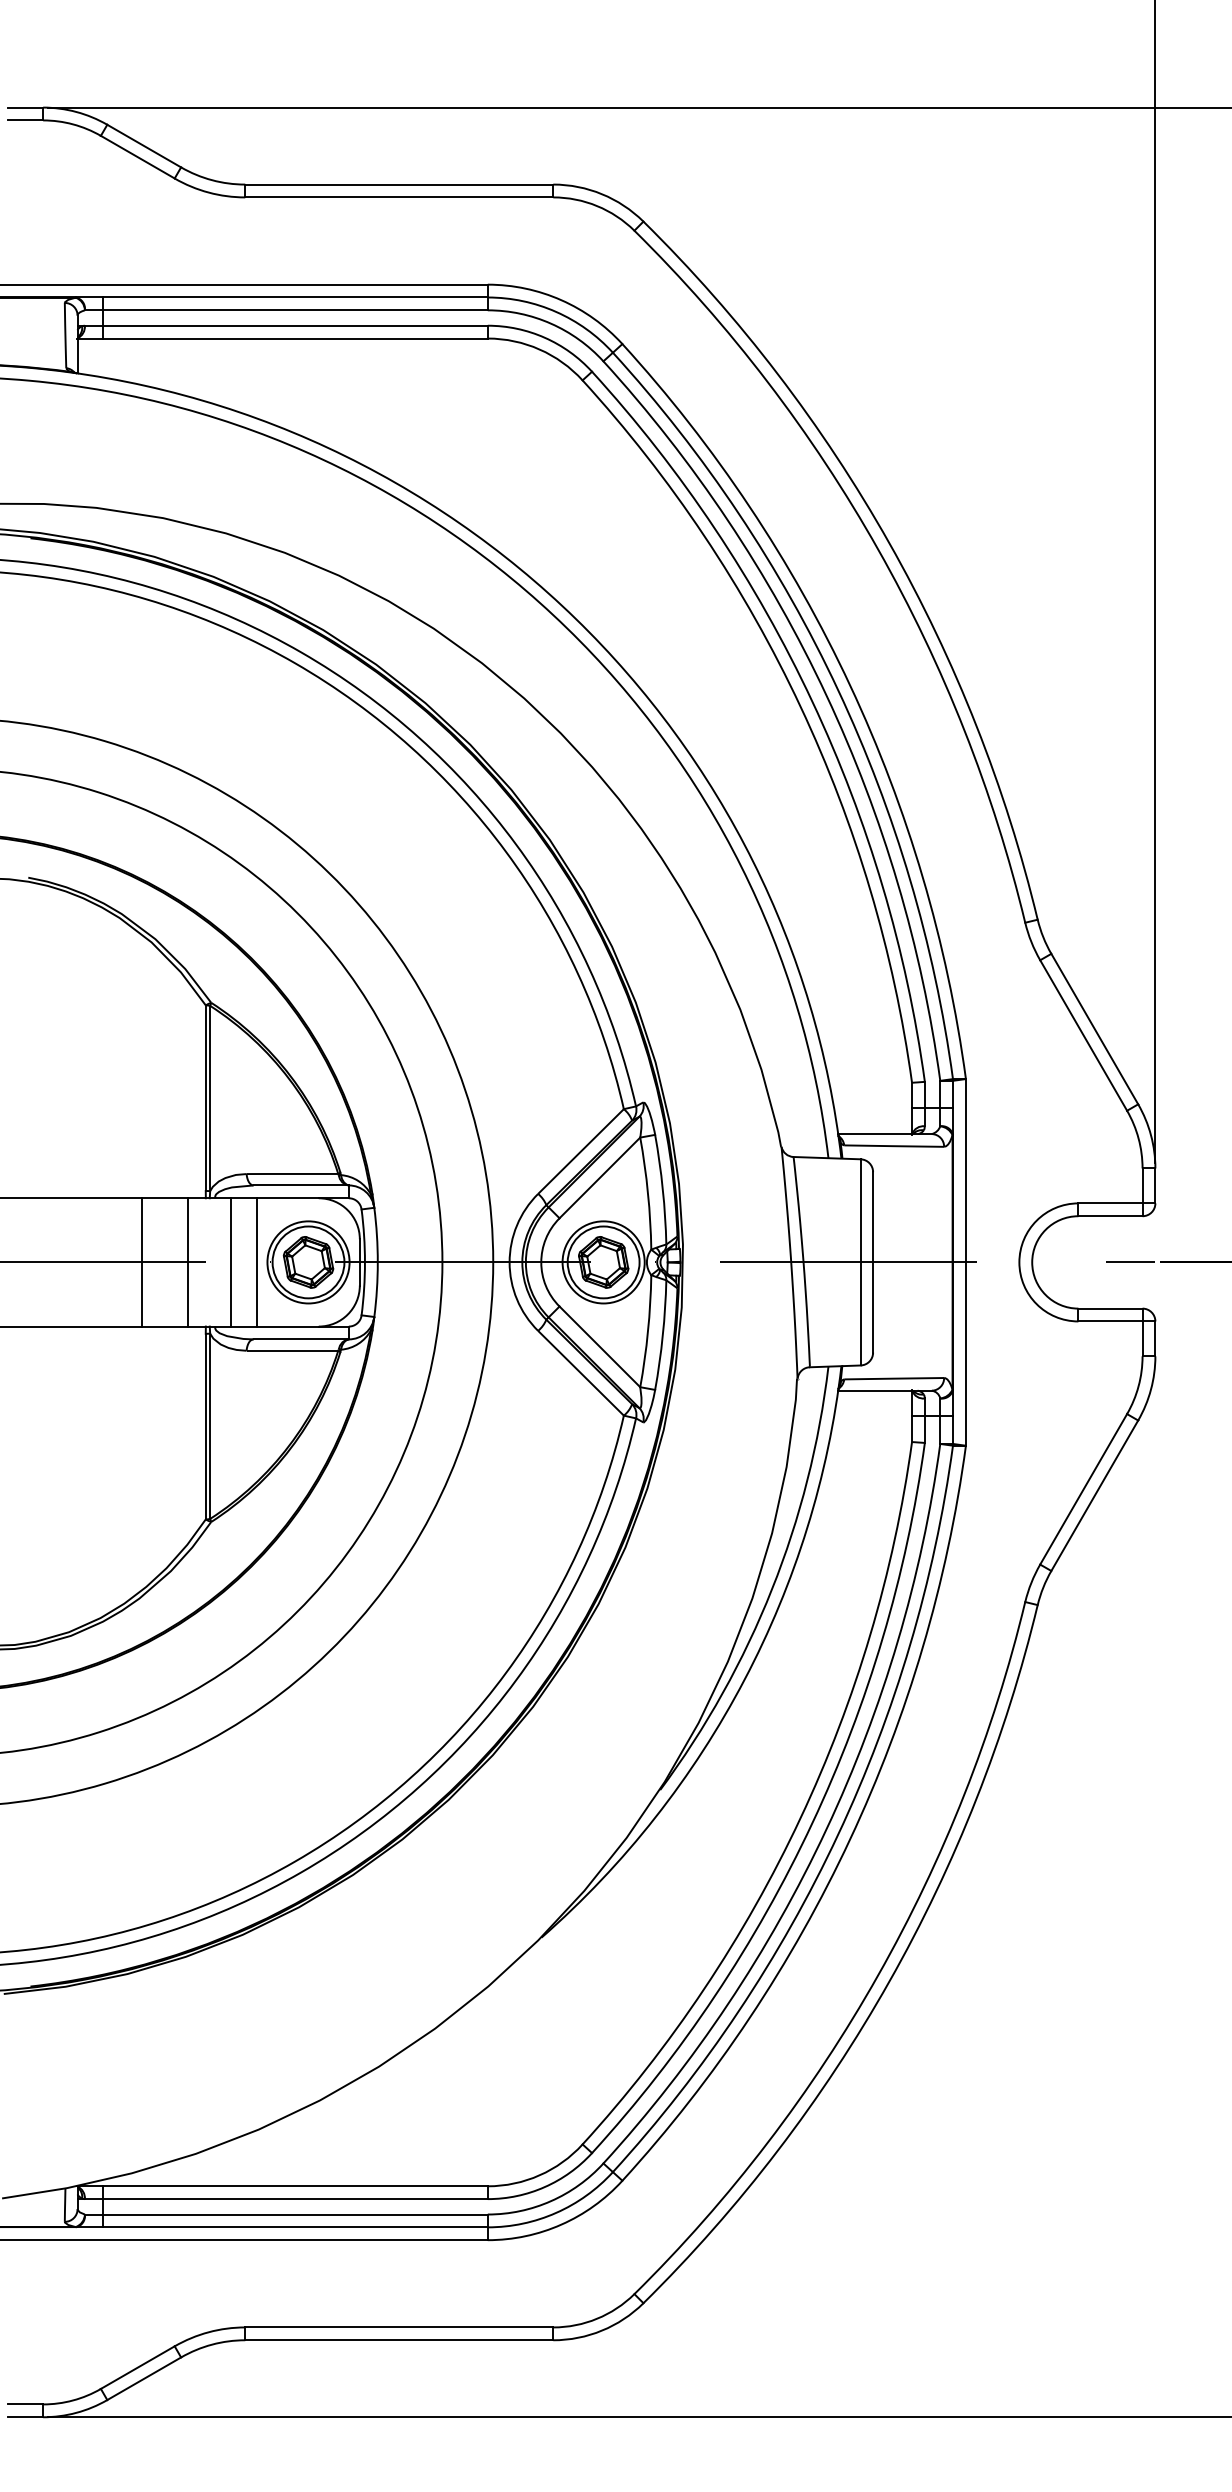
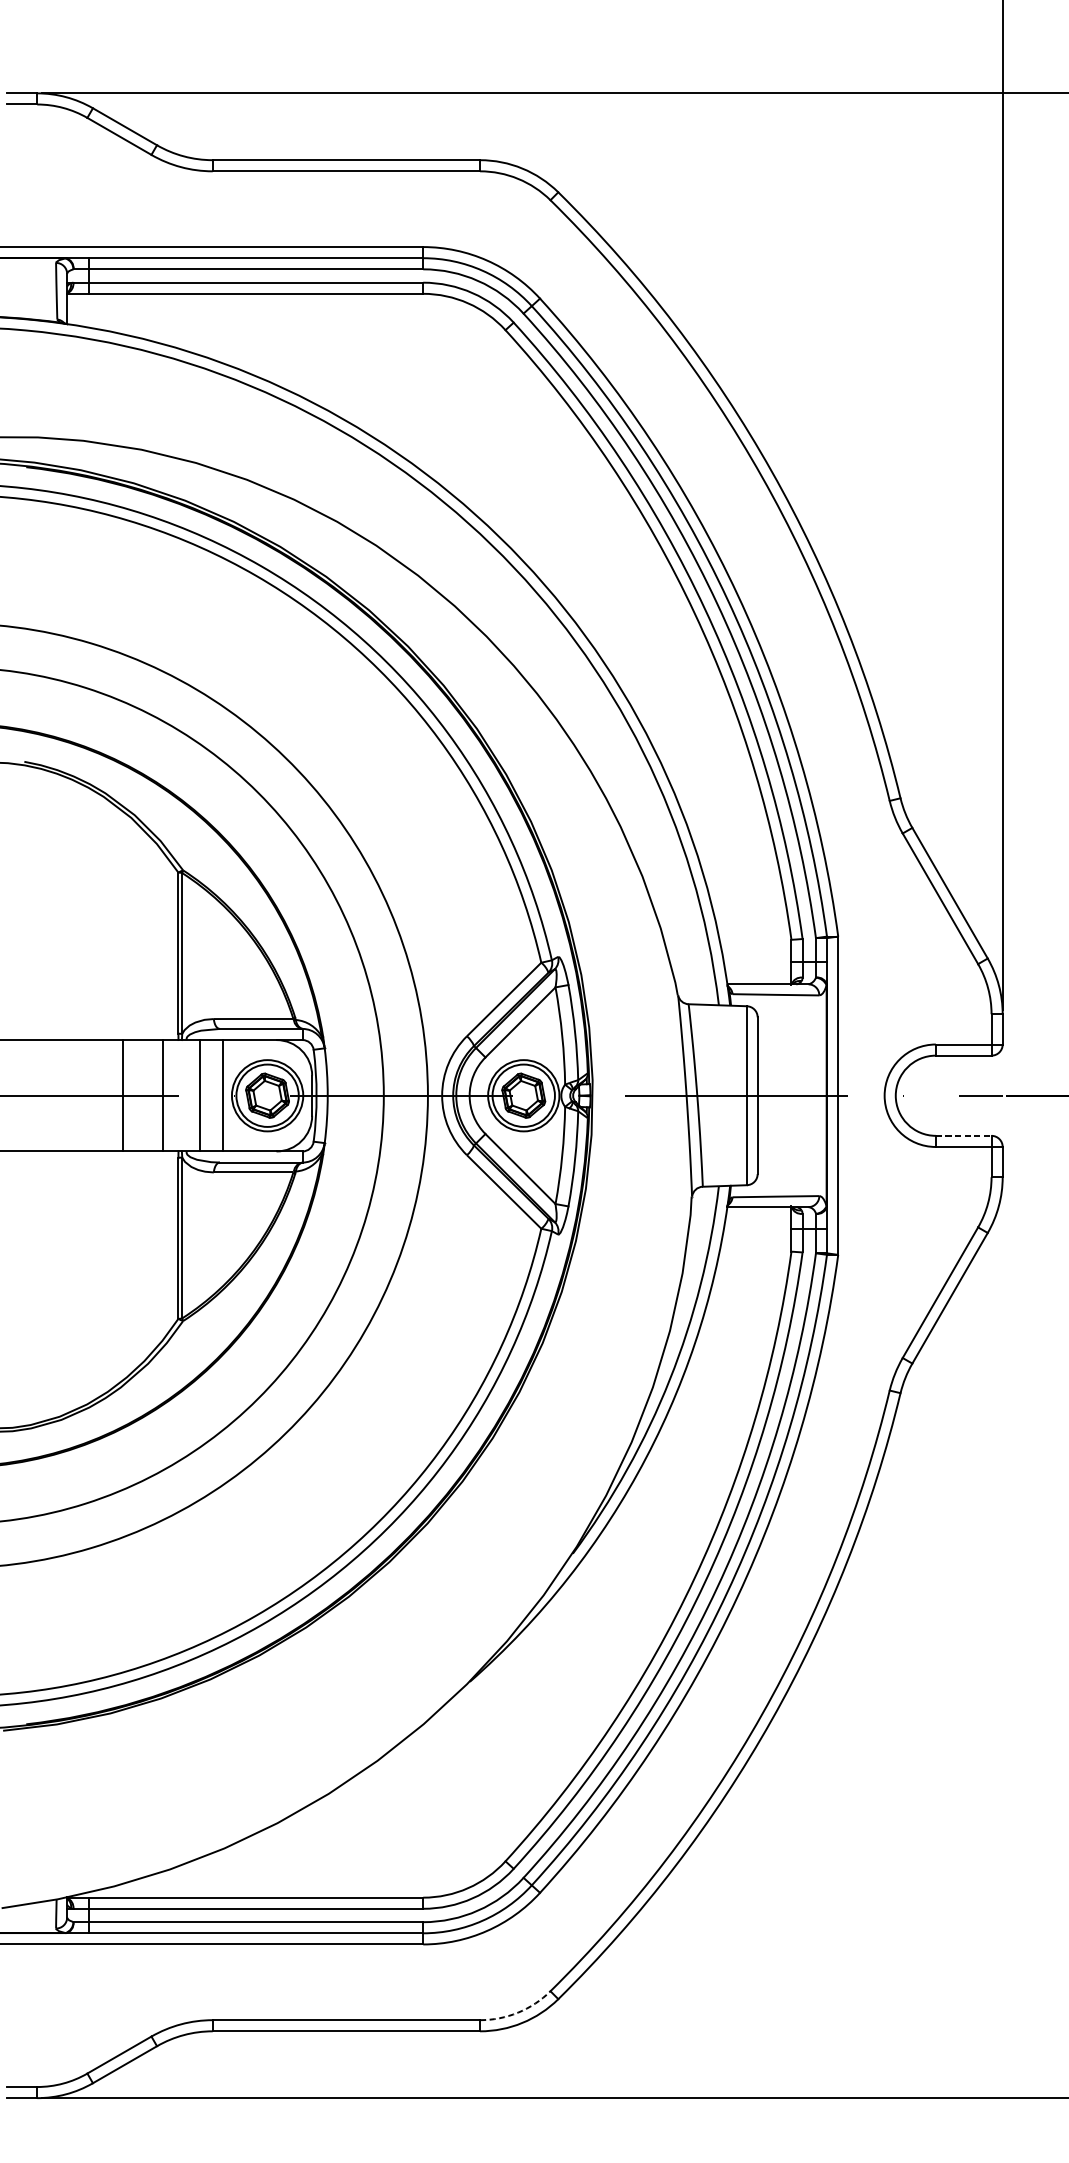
line: (1110, 1308) -> (963, 1135), solid -> dashed
arc: (597, 2318) -> (518, 2012), solid -> dashed

